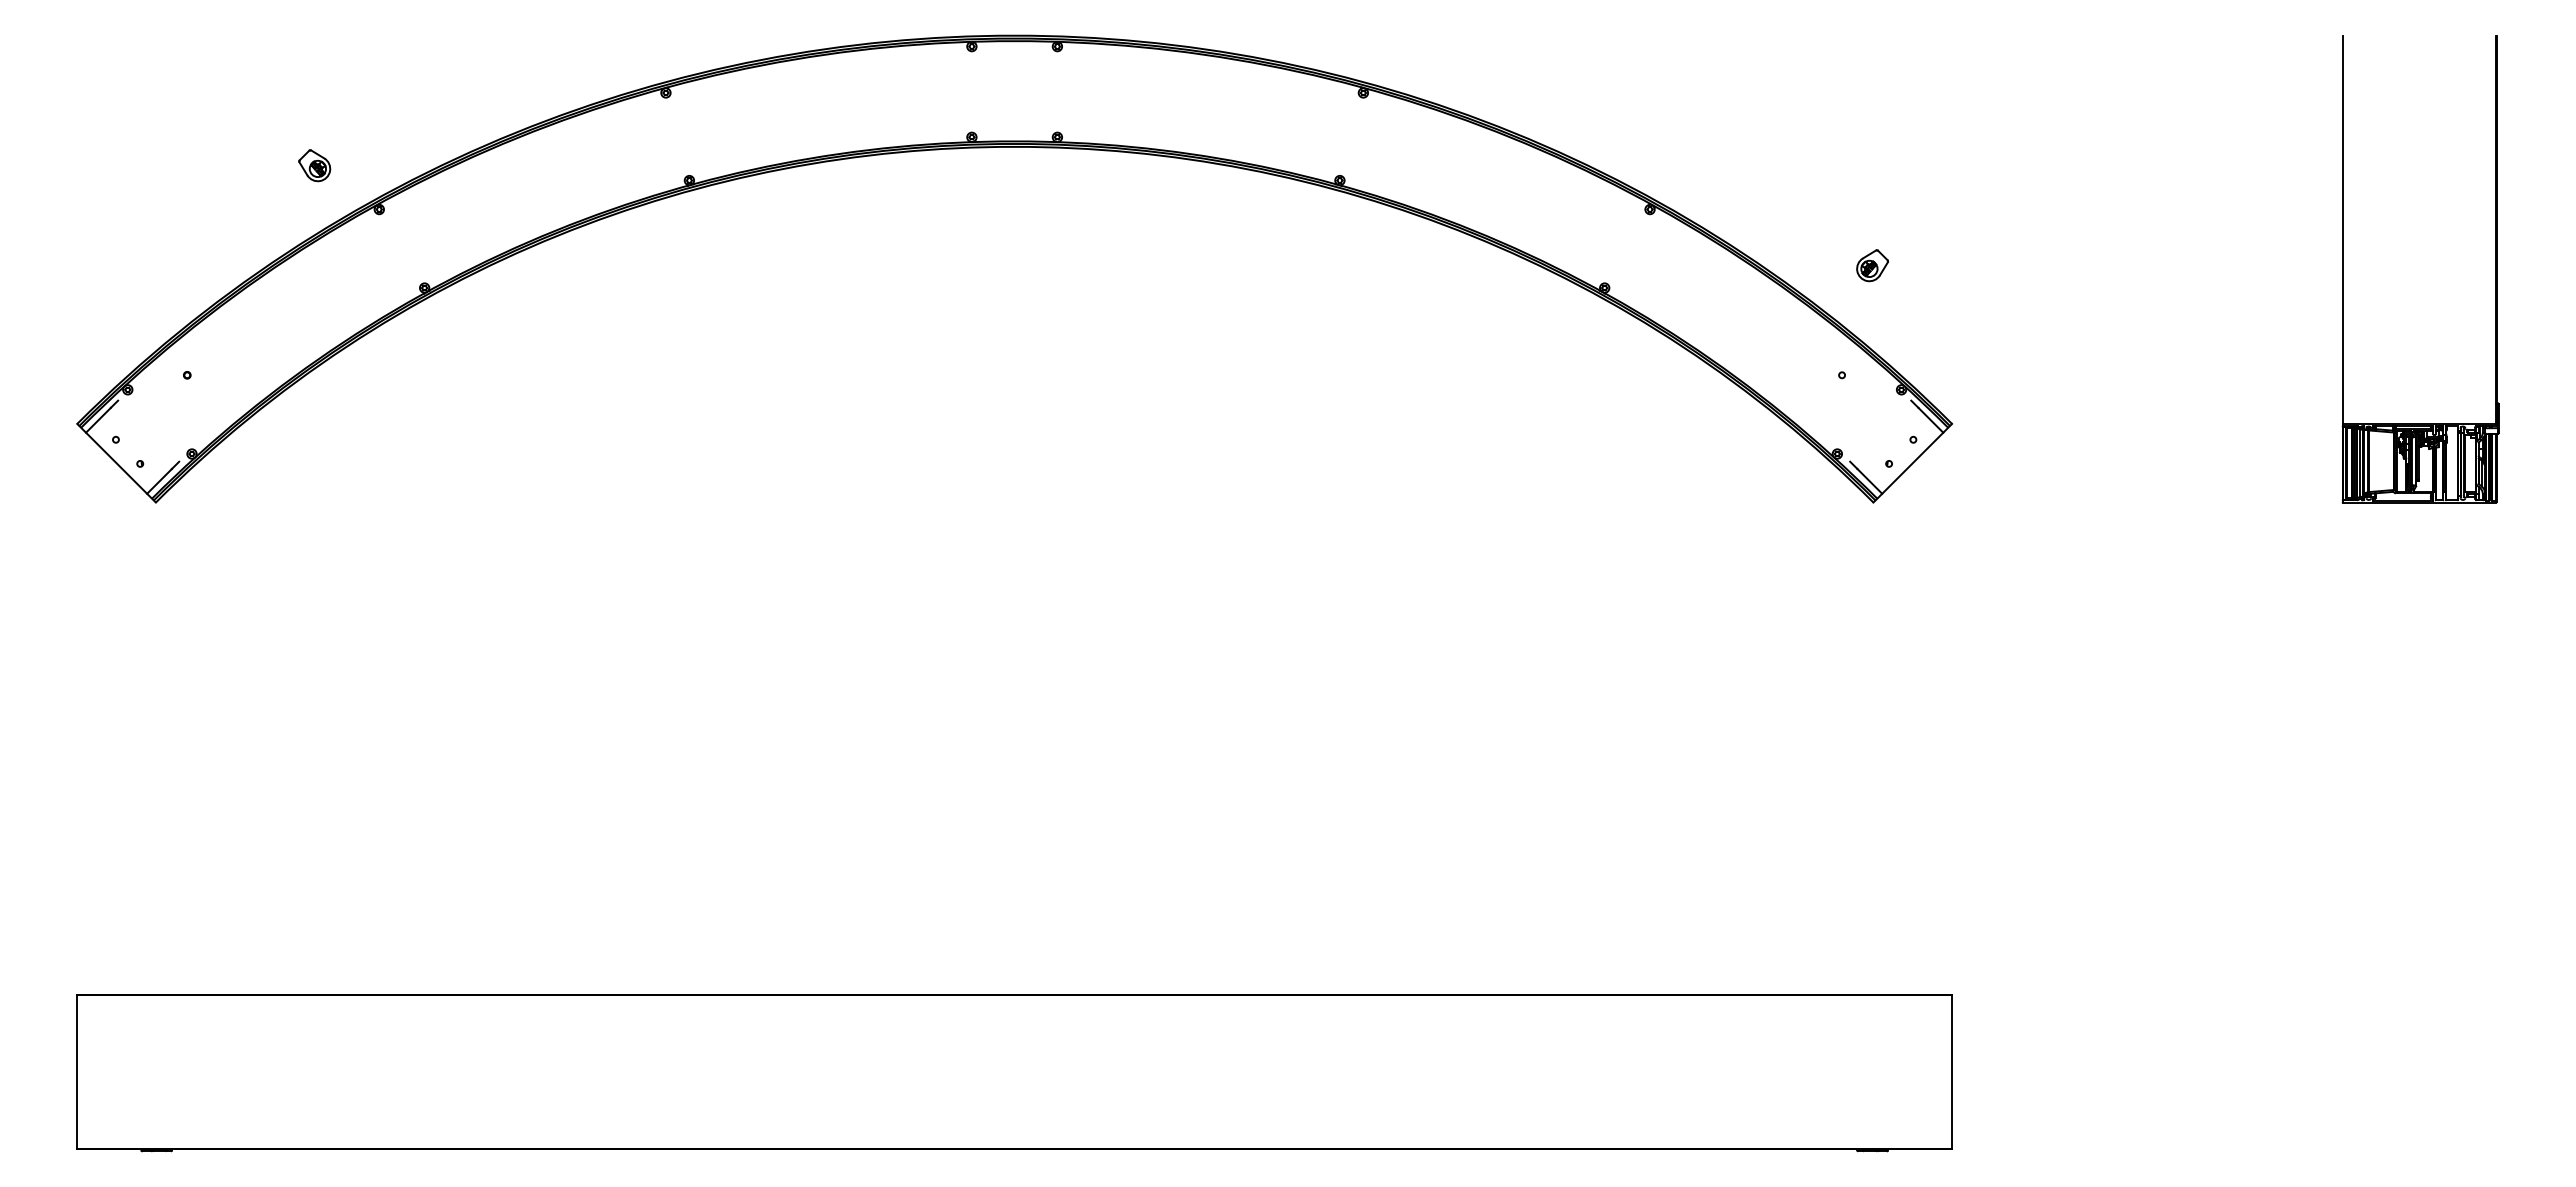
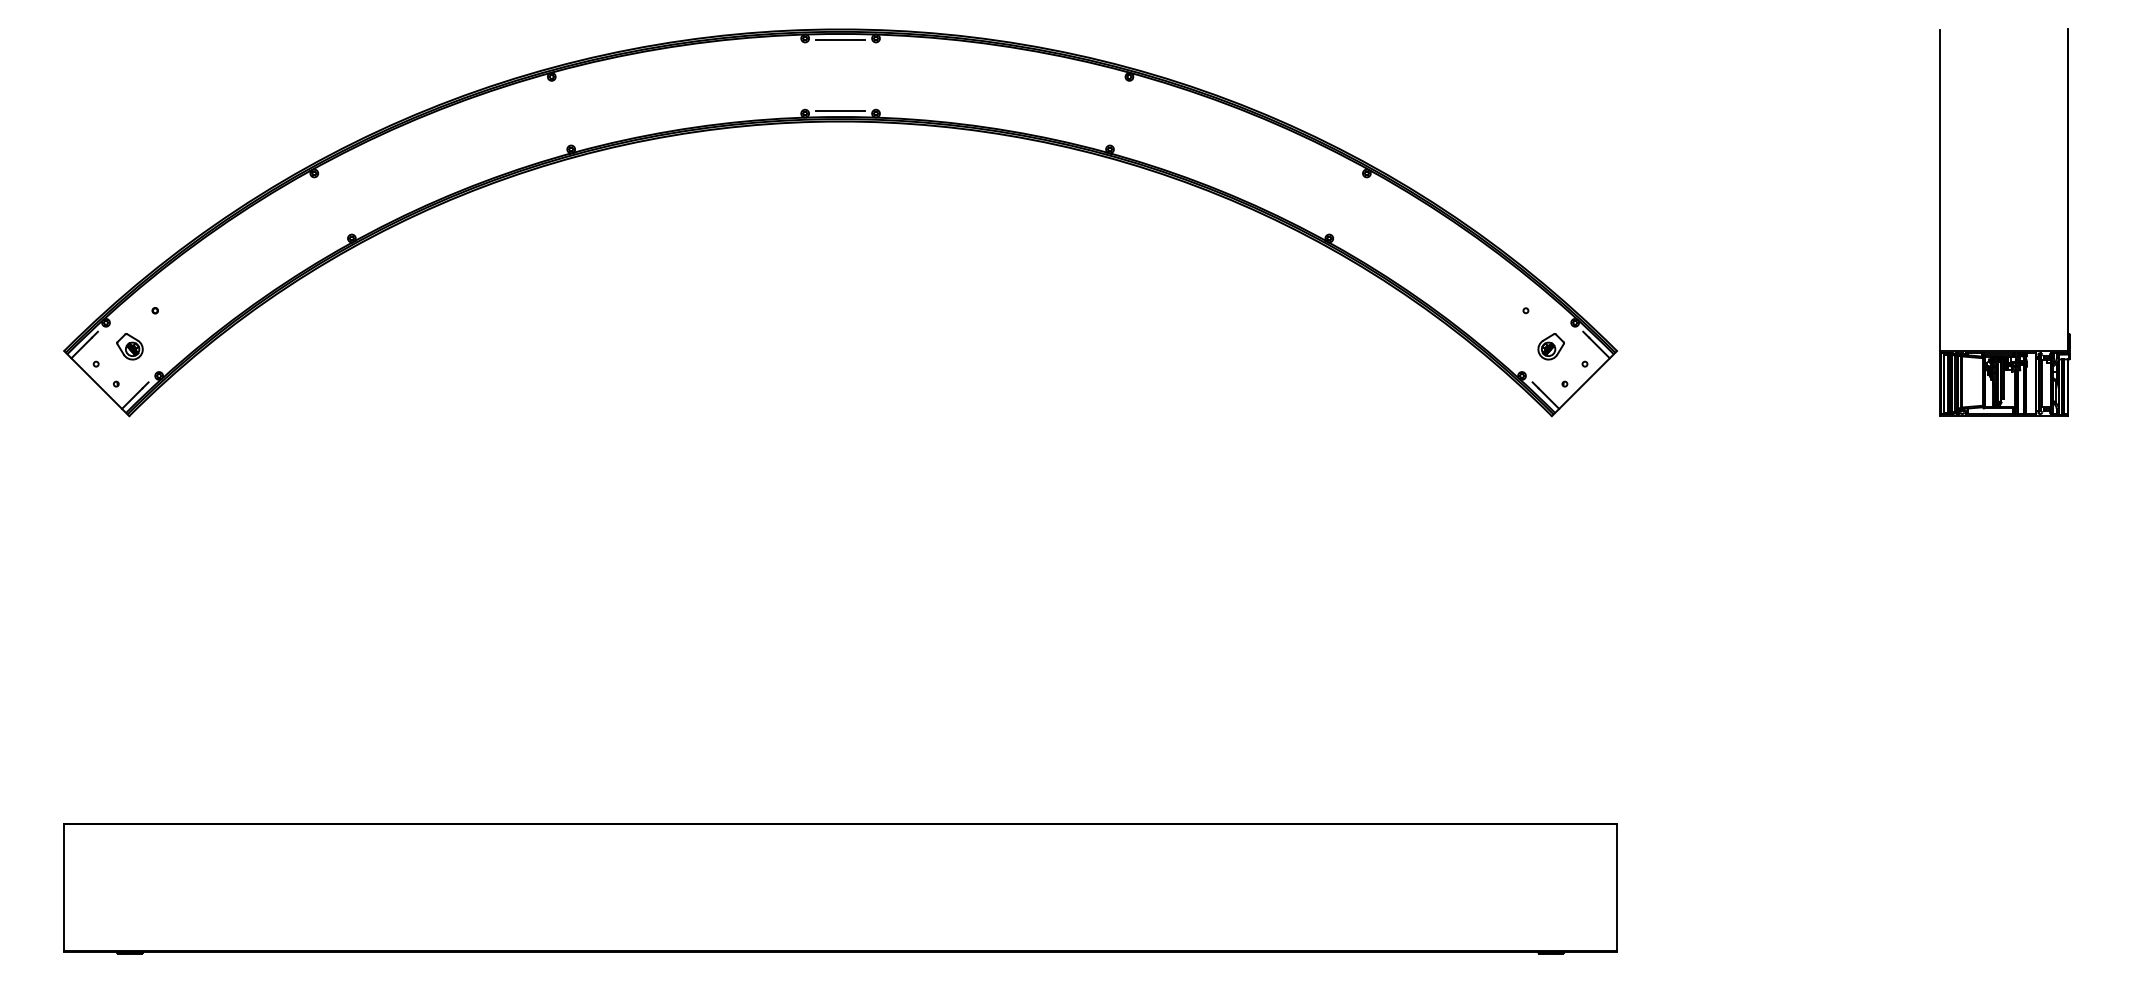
line: (1014, 48) -> (840, 40), added
line: (1014, 134) -> (840, 111), added
part: (314, 165) -> (129, 346), moved
part: (1872, 265) -> (1551, 346), moved

